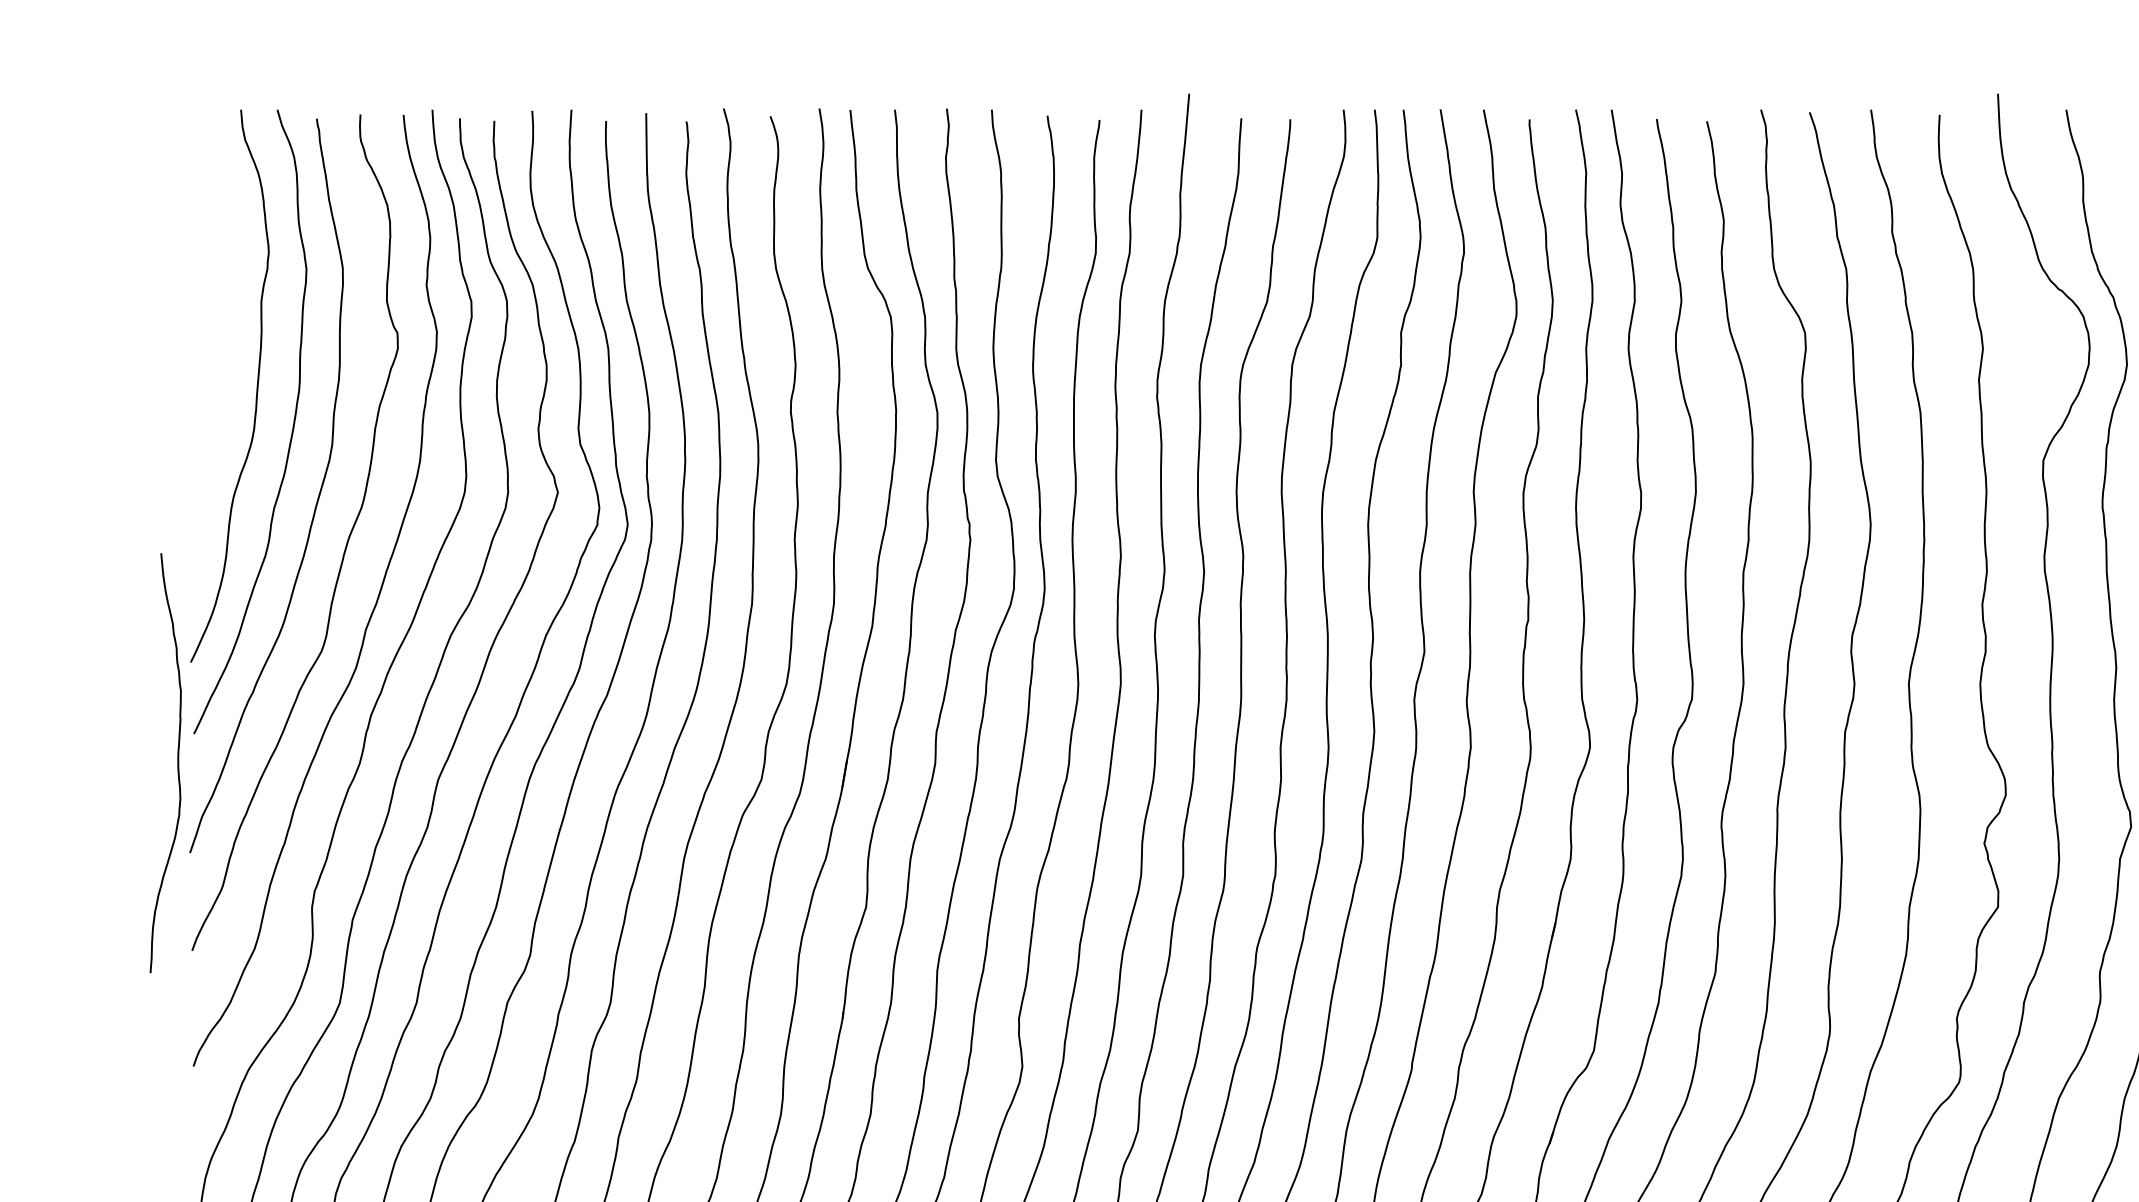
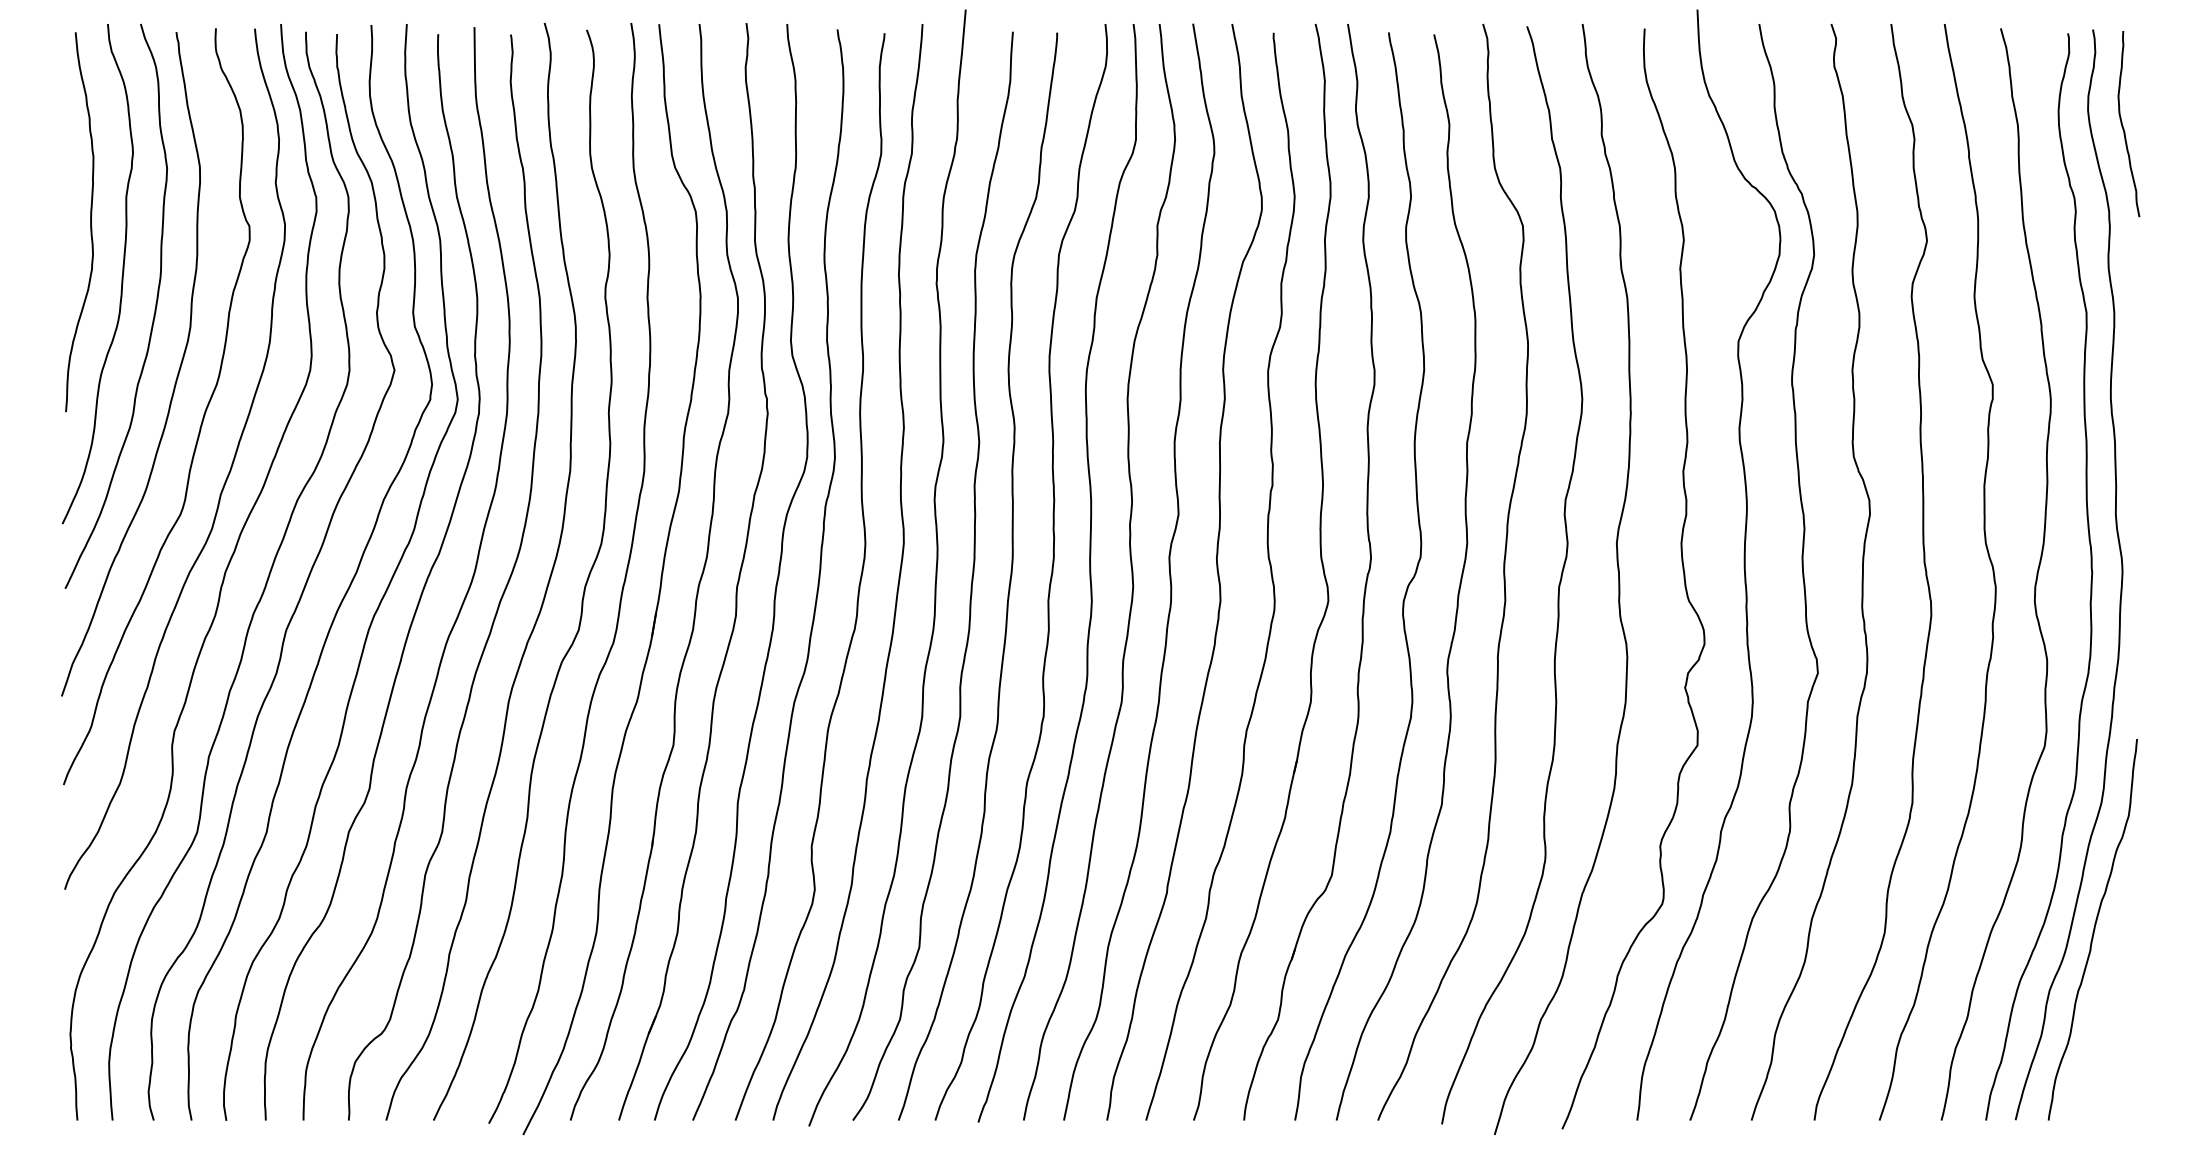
curve: (177, 763) -> (90, 222), moved

